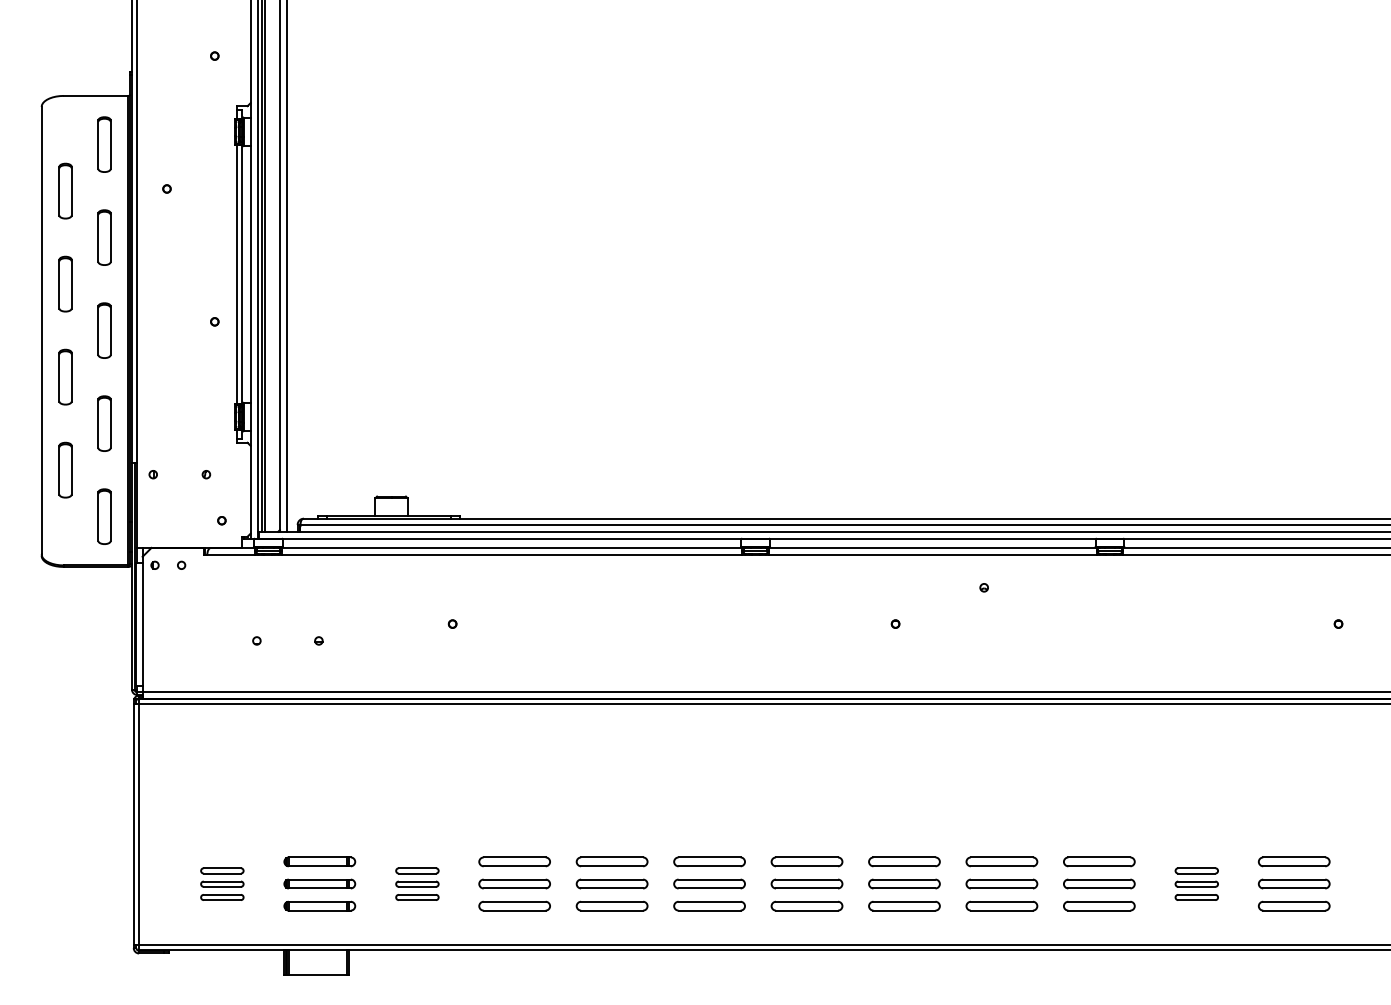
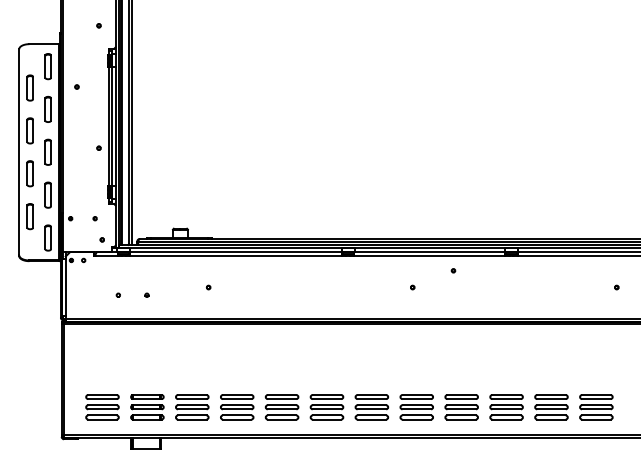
part: (222, 884) -> (102, 407), size x1.67
part: (417, 884) -> (192, 407), size x1.67
part: (1196, 884) -> (551, 407), size x1.67

